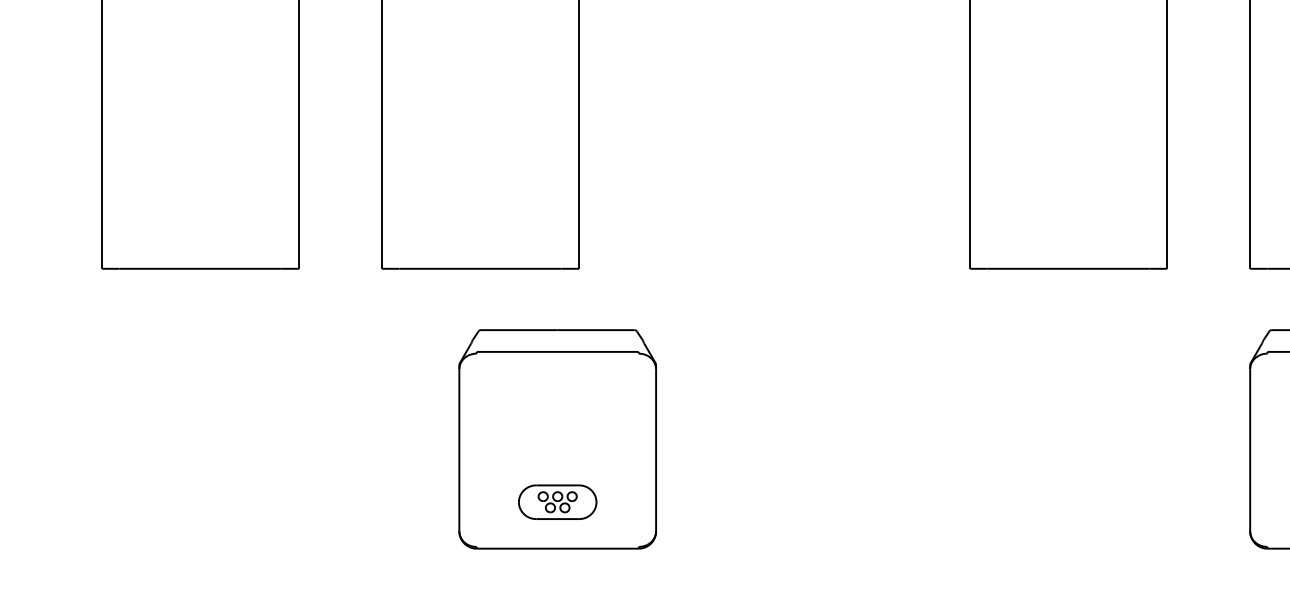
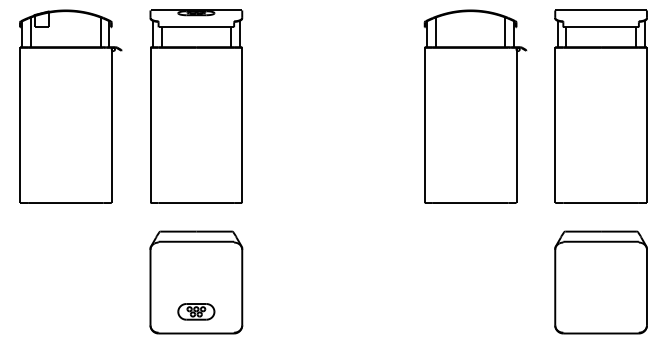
part: (557, 439) -> (196, 282), moved

